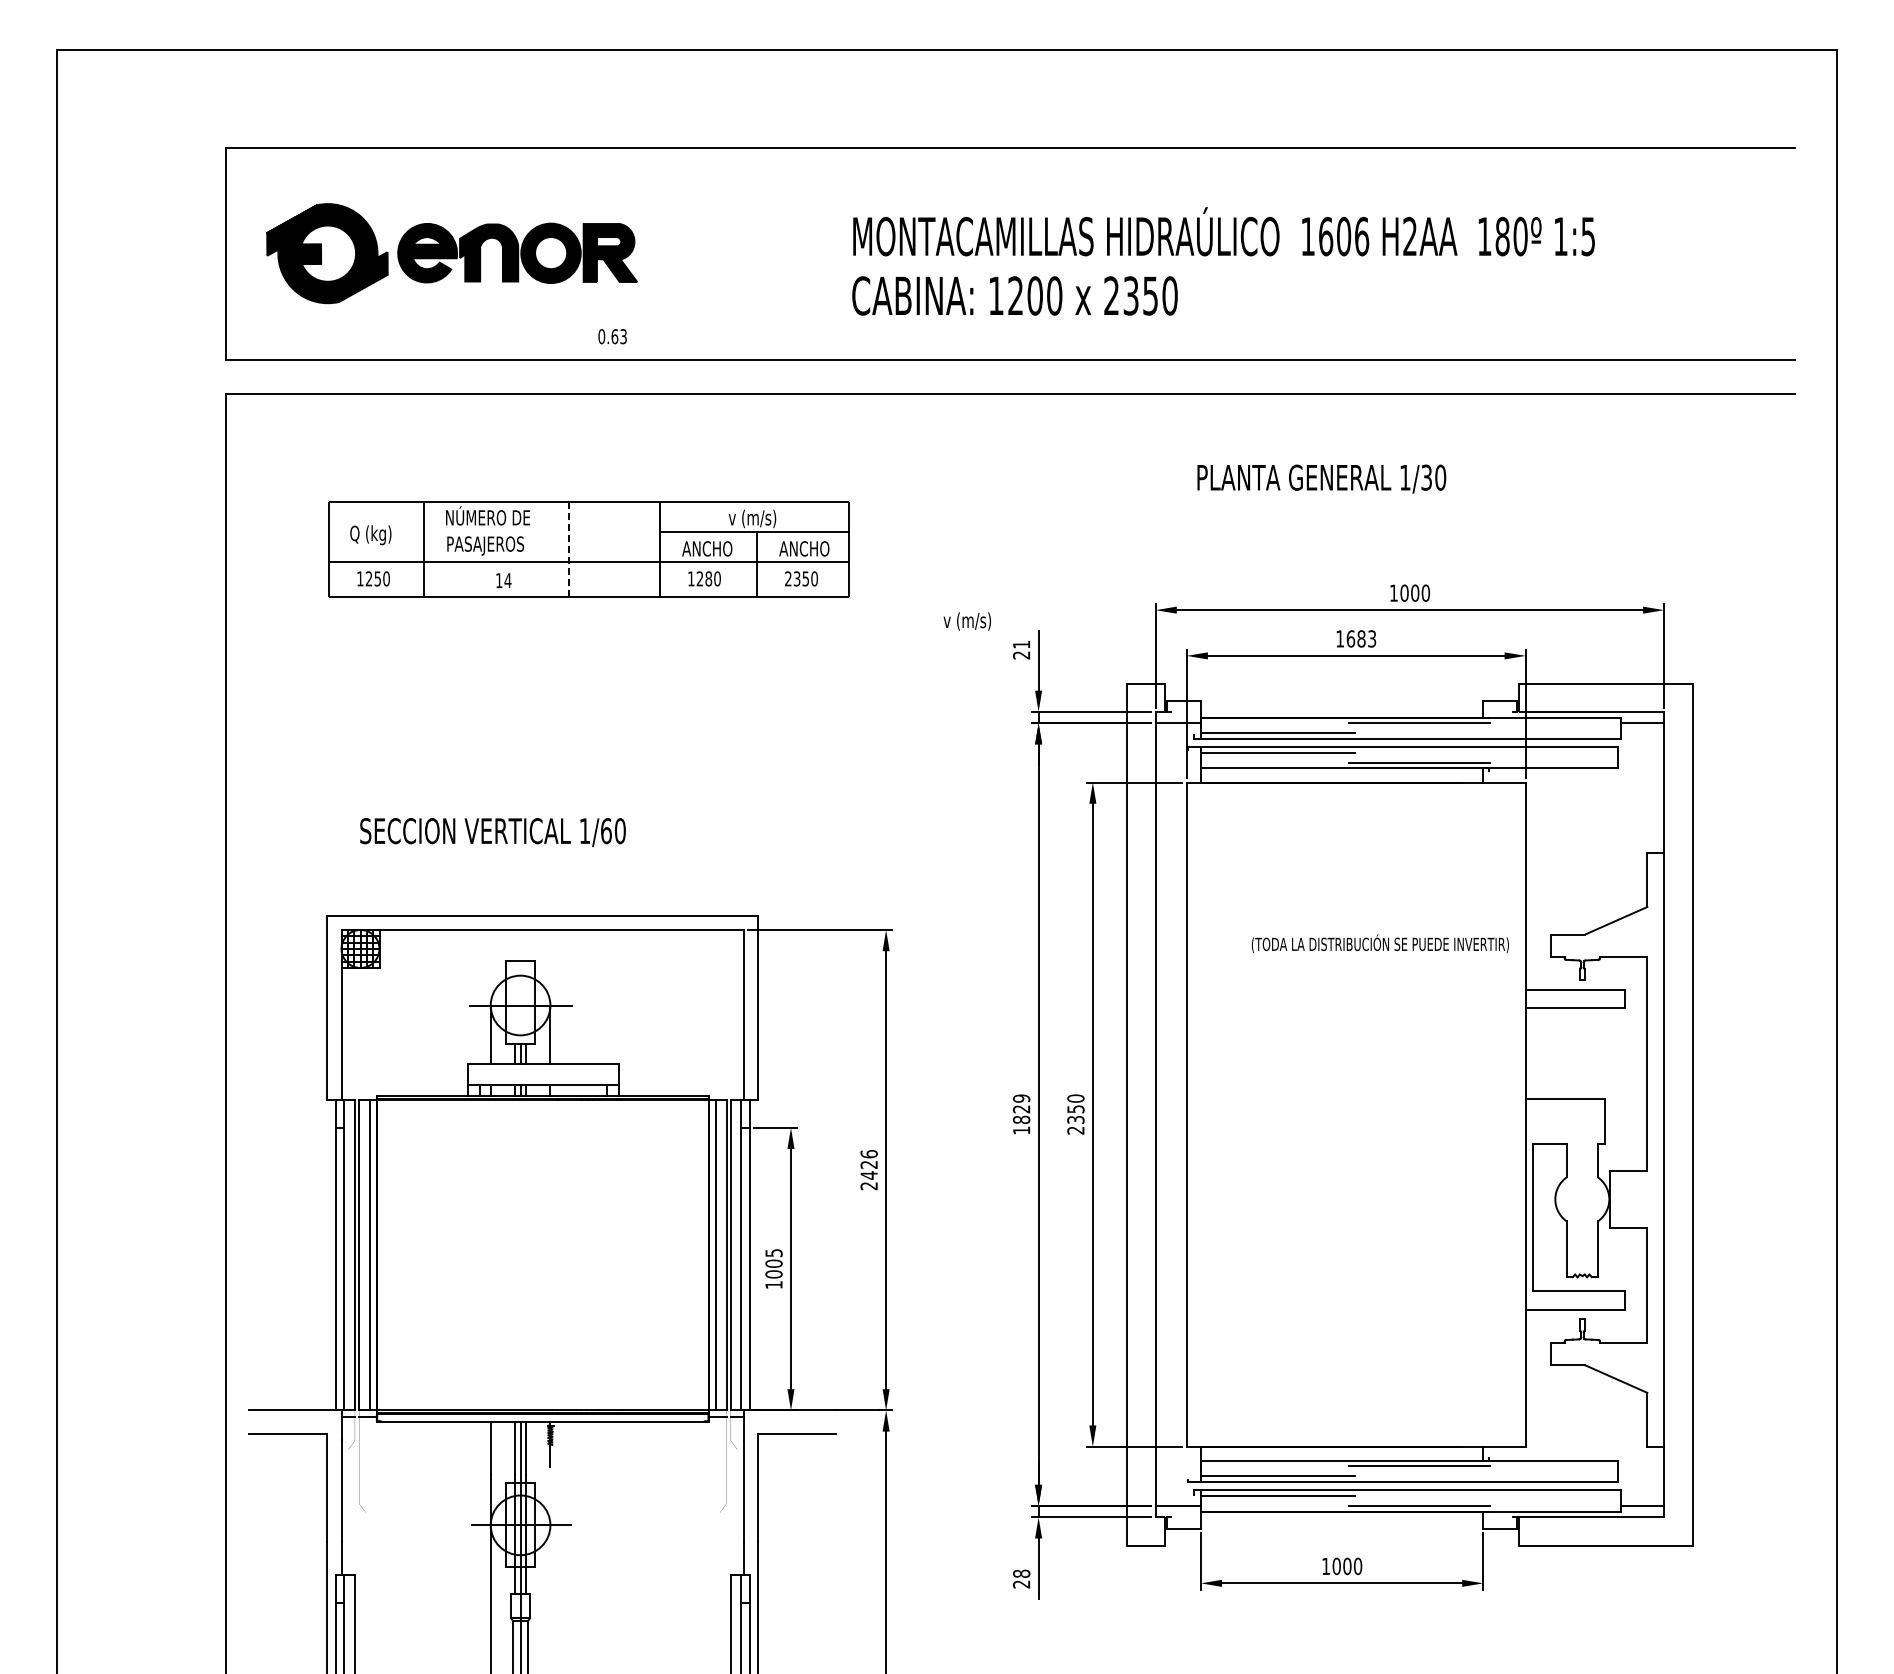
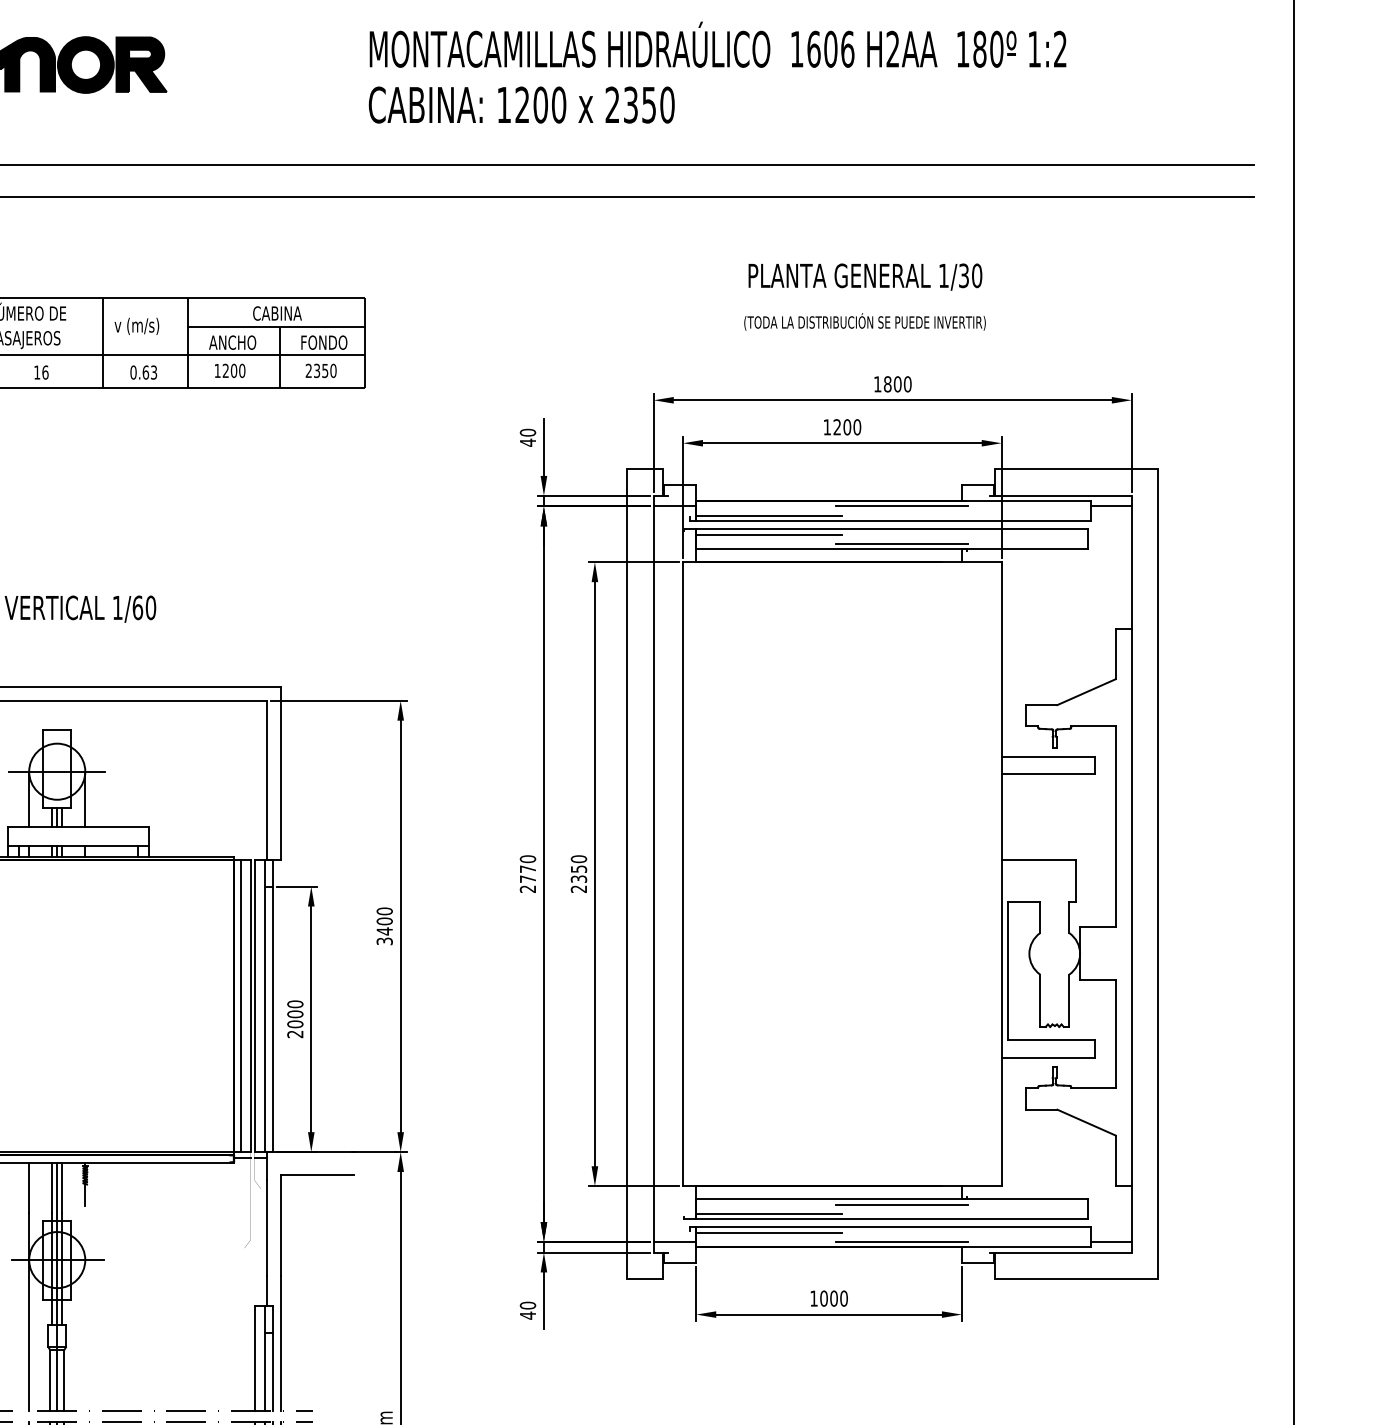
text: (1587, 236) -> (1059, 49), 1:5 -> 1:2
text: (612, 336) -> (143, 372), moved
text: (1321, 478) -> (865, 276), moved
text: (754, 518) -> (277, 314), v (m/s) -> CABINA
text: (798, 548) -> (318, 342), ANCHO -> FONDO
line: (568, 549) -> (102, 343), dashed -> solid
text: (708, 578) -> (233, 370), 1280 -> 1200
text: (507, 580) -> (44, 372), 14 -> 16
text: (1404, 592) -> (887, 383), 1000 -> 1800
text: (966, 621) -> (136, 326), moved
text: (1361, 638) -> (847, 426), 1683 -> 1200
text: (1021, 649) -> (527, 437), 21 -> 40
text: (1379, 943) -> (864, 321), moved
text: (1021, 1114) -> (527, 874), 1829 -> 2770
text: (868, 1170) -> (384, 926), 2426 -> 3400
text: (773, 1269) -> (294, 1019), 1005 -> 2000
text: (1021, 1578) -> (527, 1310), 28 -> 40

